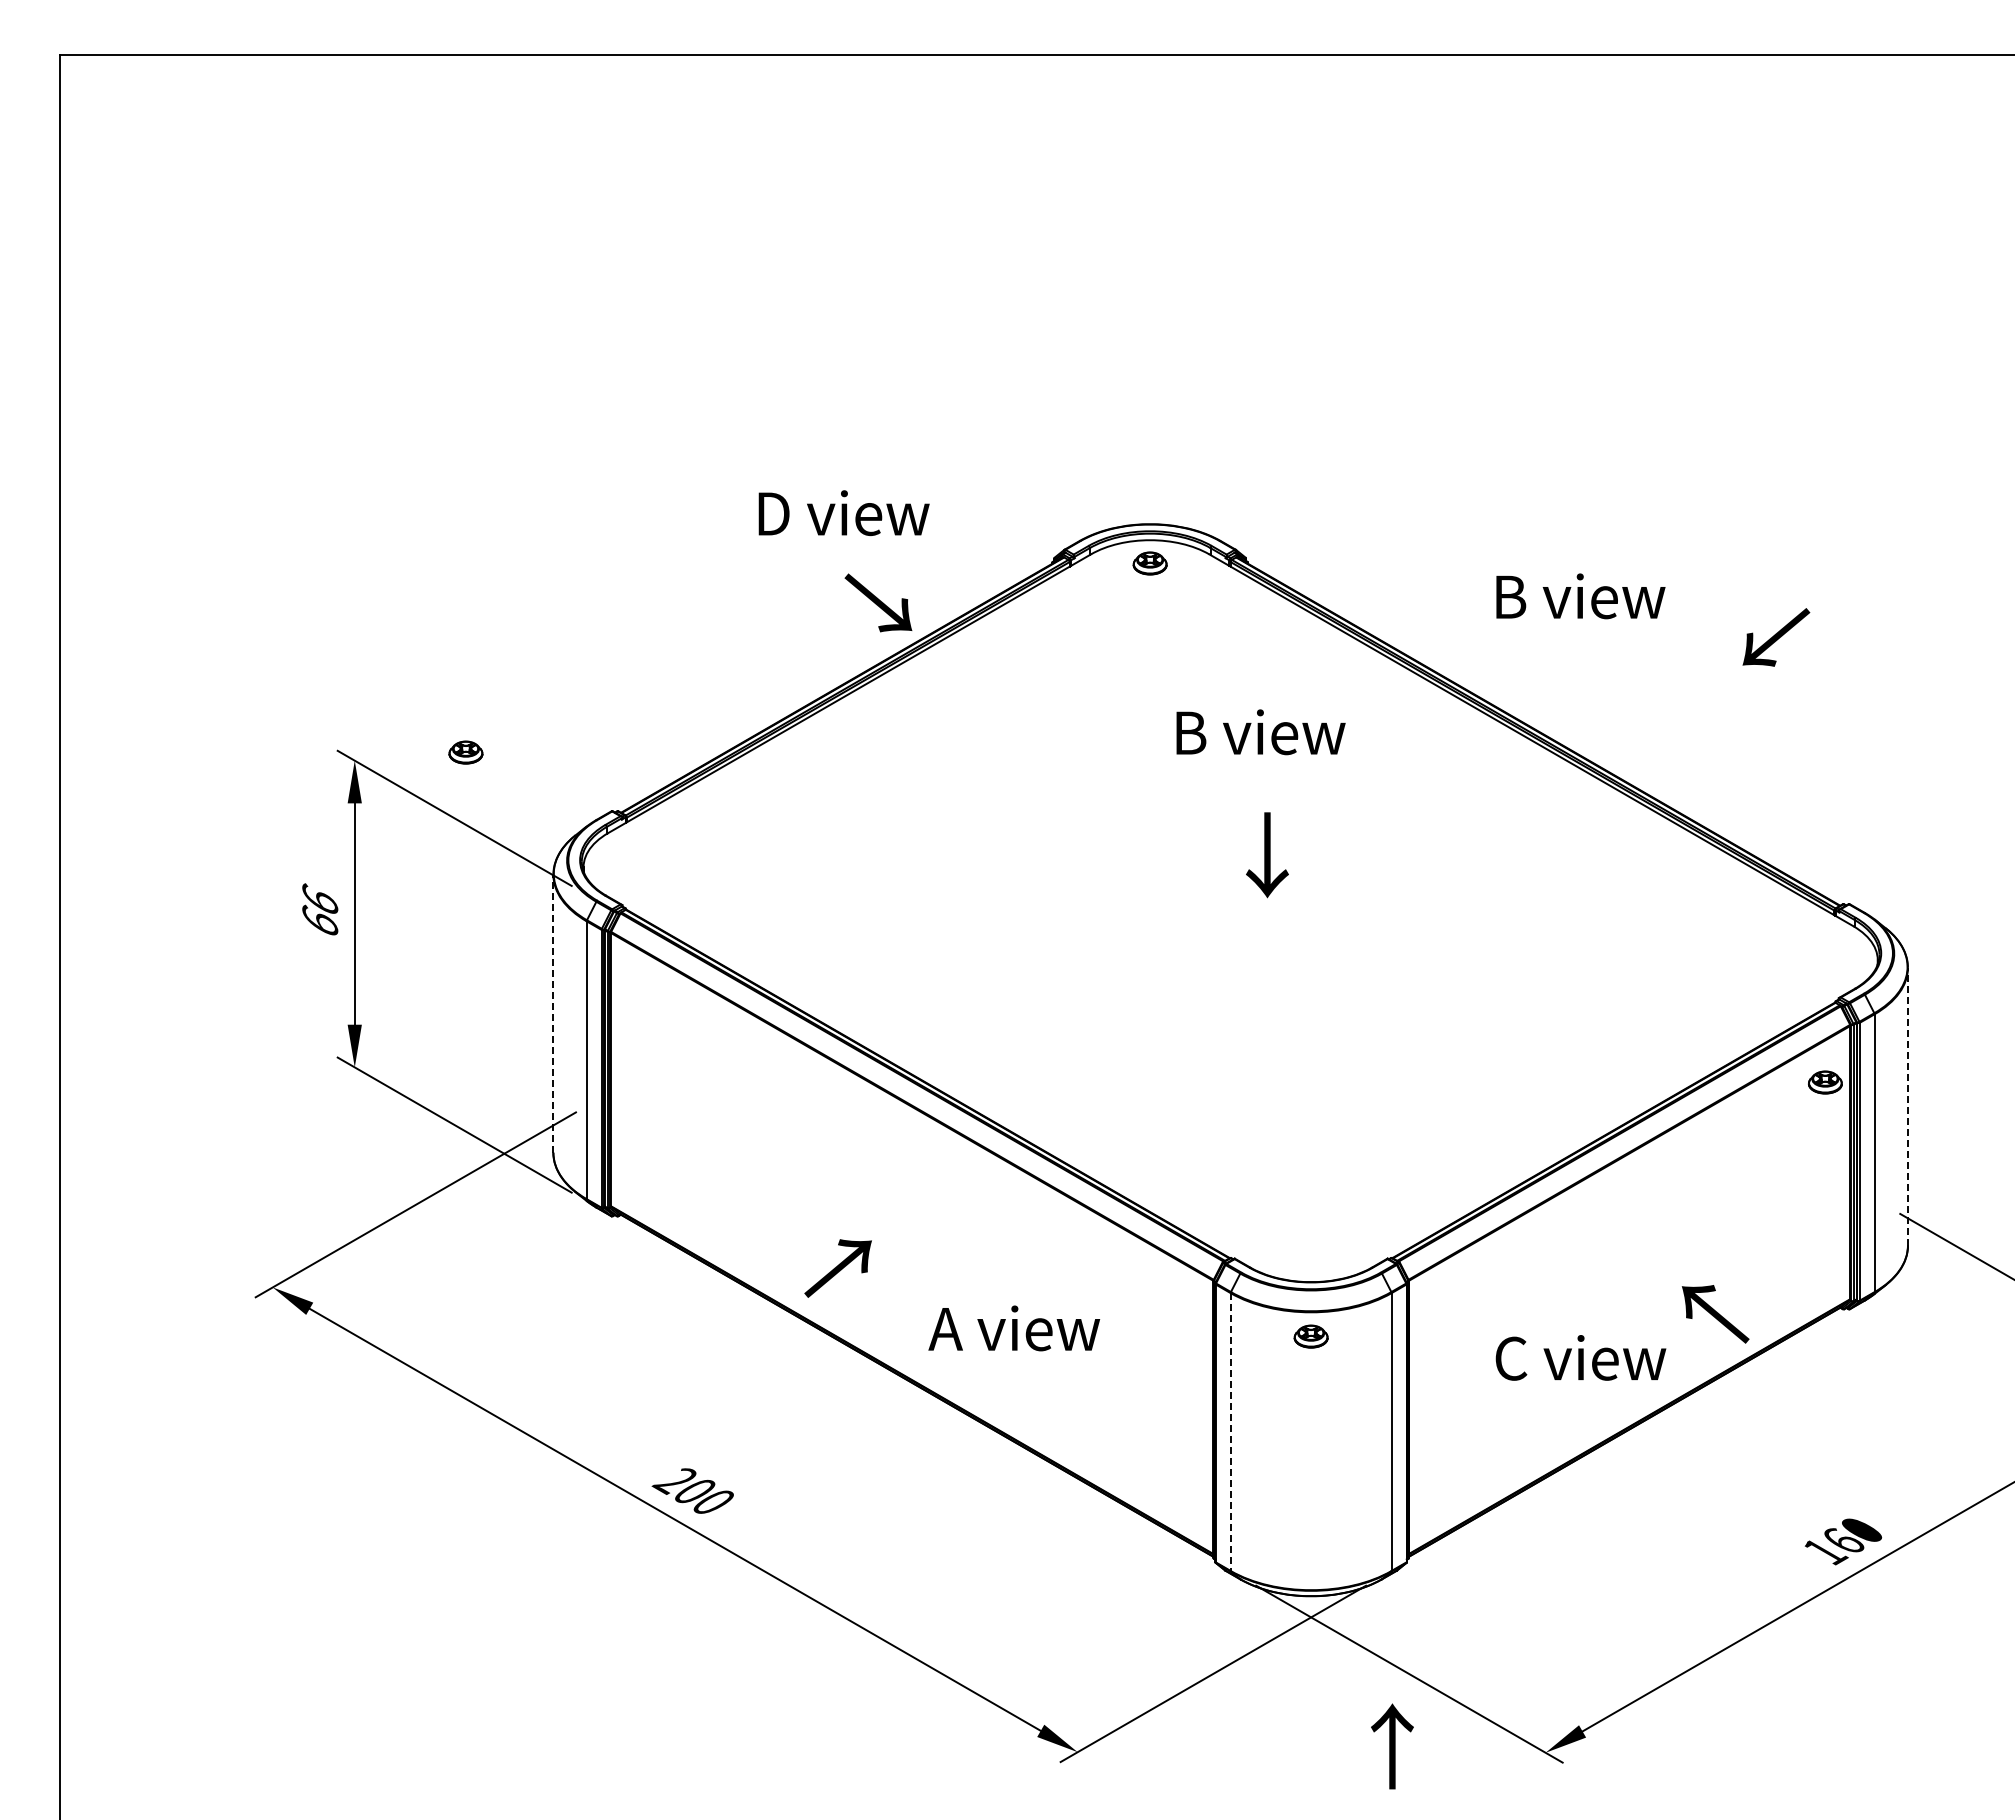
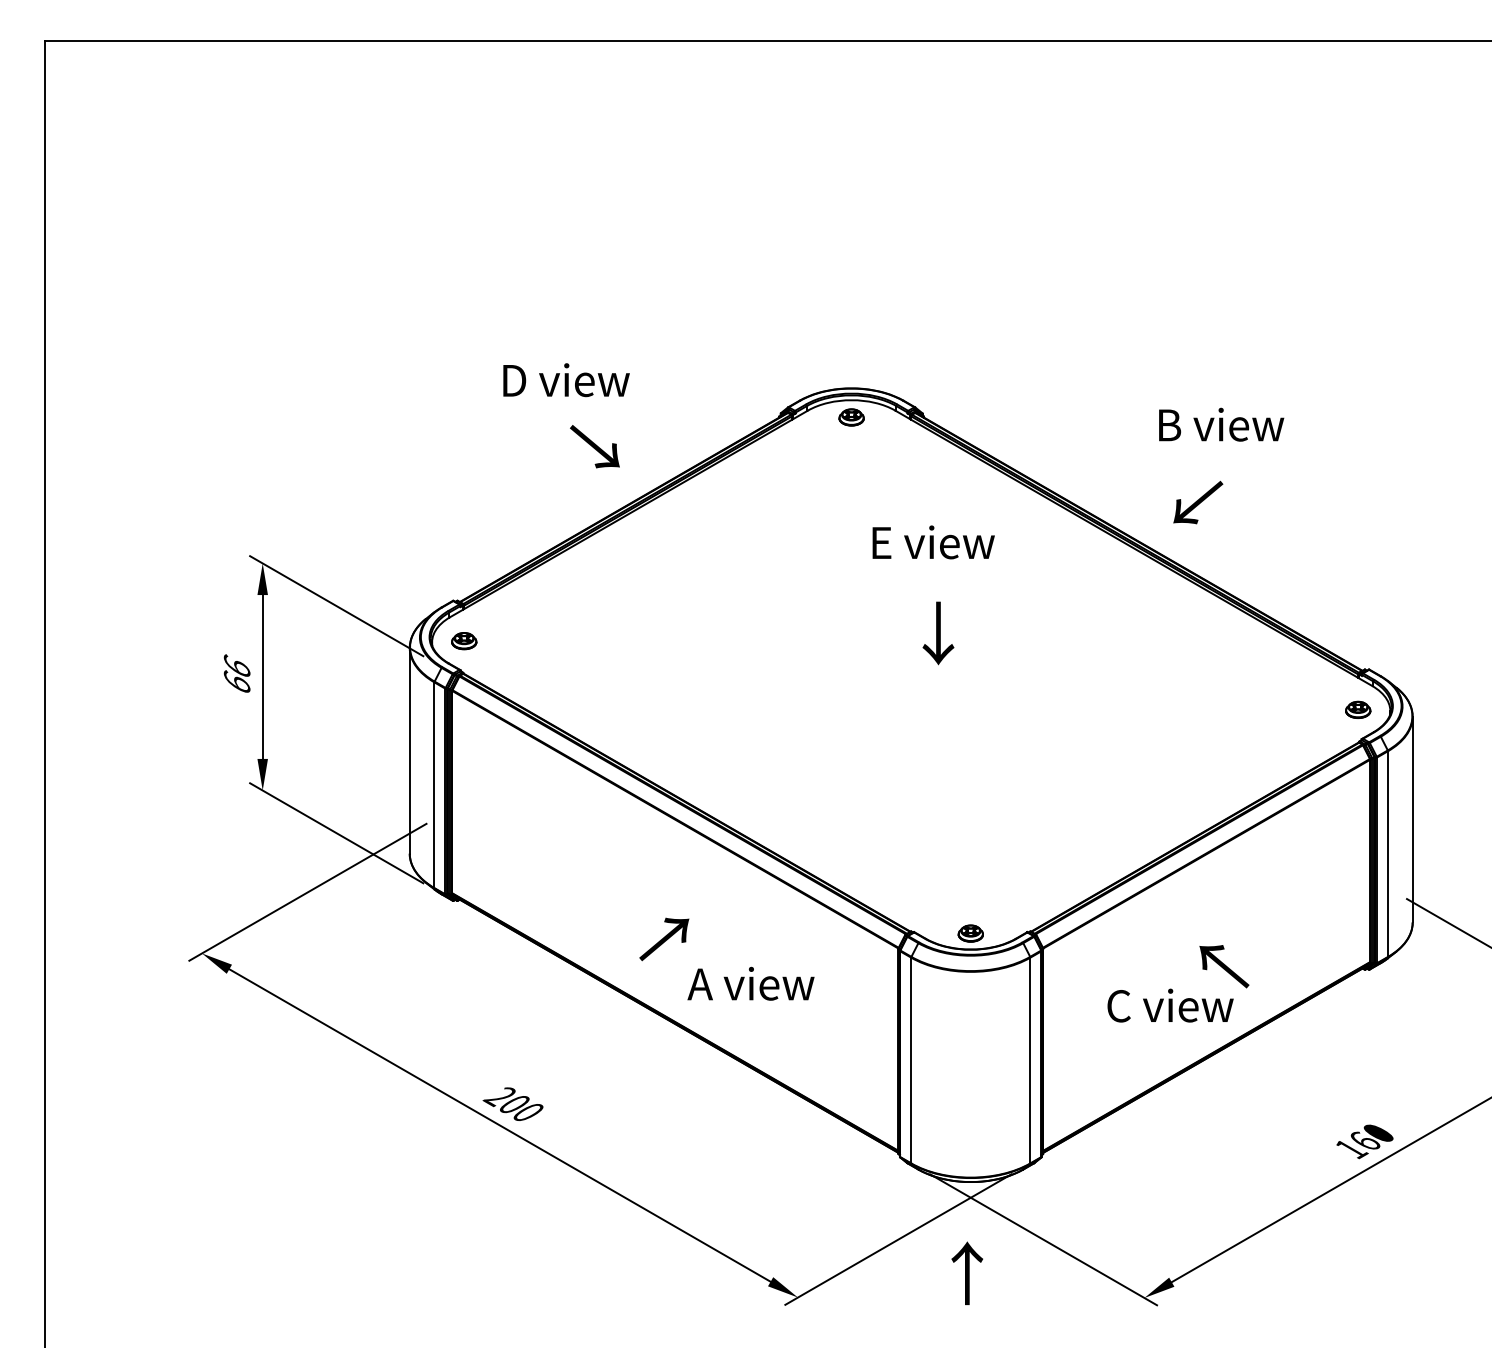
text: (843, 512) -> (566, 379), moved
text: (1580, 596) -> (1221, 424), moved
text: (878, 602) -> (594, 446), moved
text: (1776, 637) -> (1198, 502), moved
text: (1260, 732) -> (933, 542), B view -> E view
part: (465, 752) -> (463, 641), moved
line: (553, 1013) -> (409, 750), dashed -> solid
part: (1825, 1082) -> (1358, 709), moved
line: (1907, 1106) -> (1412, 819), dashed -> solid
text: (837, 1268) -> (663, 939), moved
text: (1715, 1314) -> (1224, 966), moved
part: (1310, 1336) -> (970, 933), moved
line: (1230, 1432) -> (911, 1060), dashed -> solid
text: (1392, 1746) -> (967, 1273), moved

